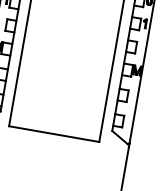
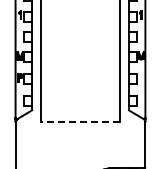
line: (54, 133) -> (80, 121), solid -> dashed

